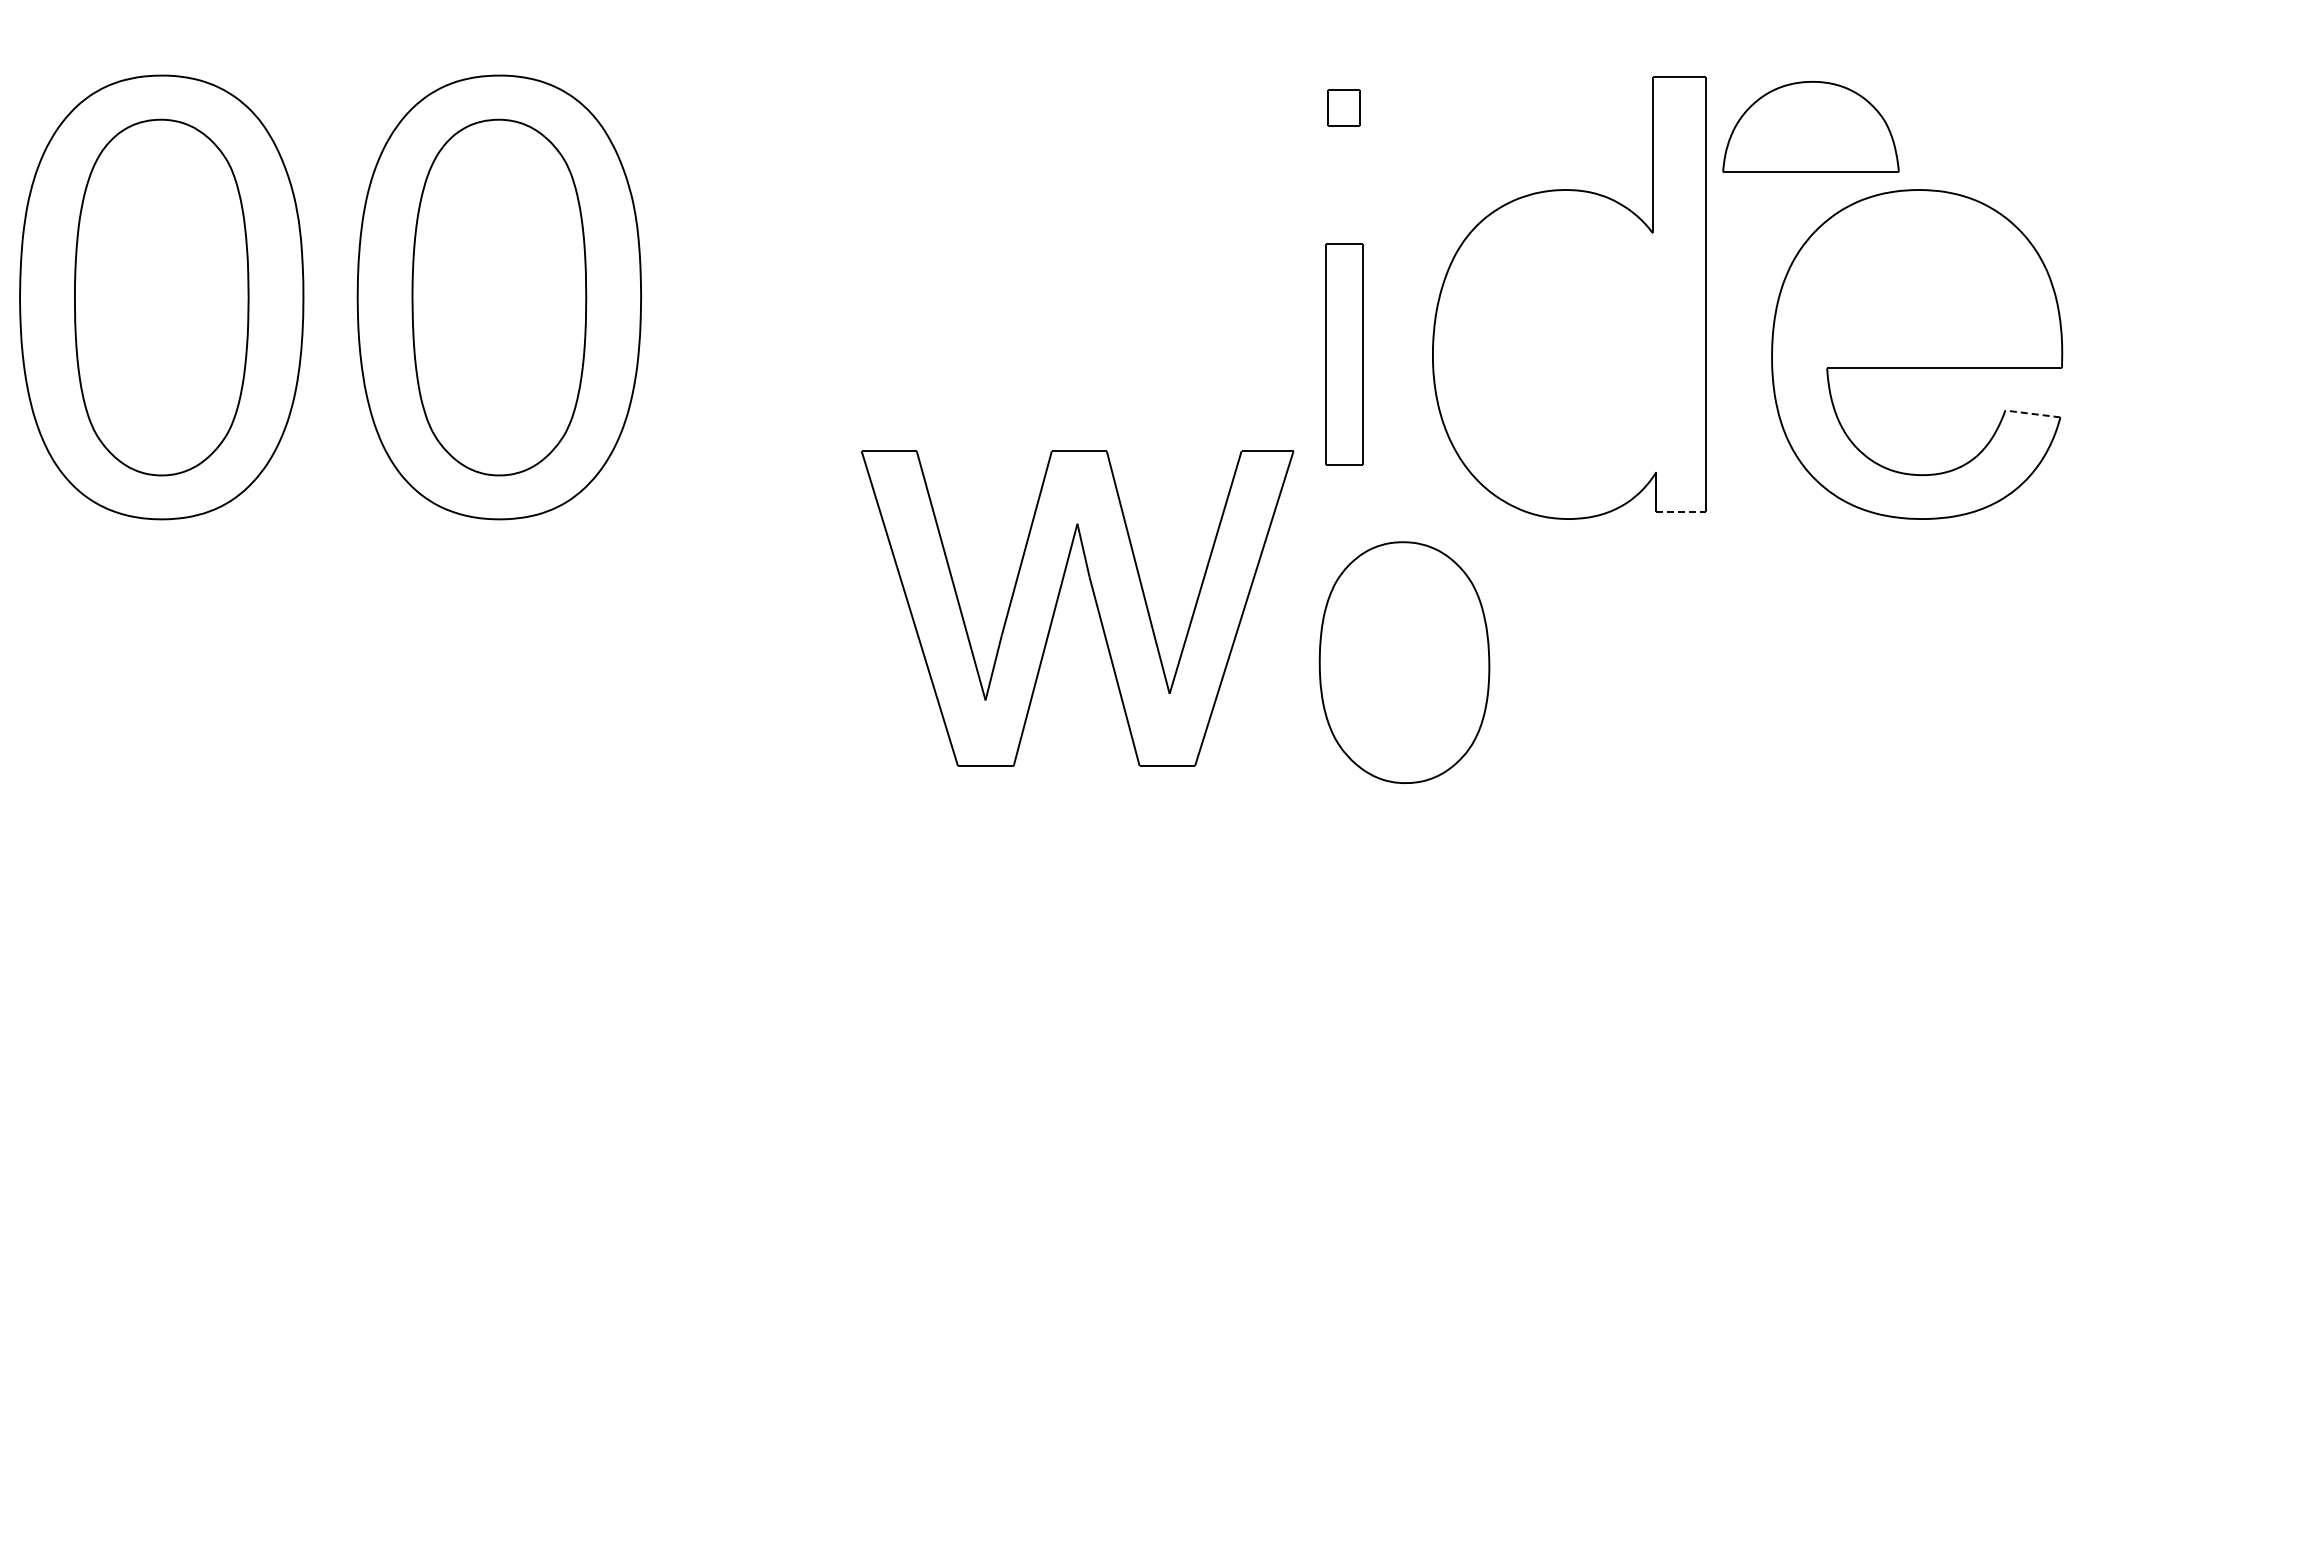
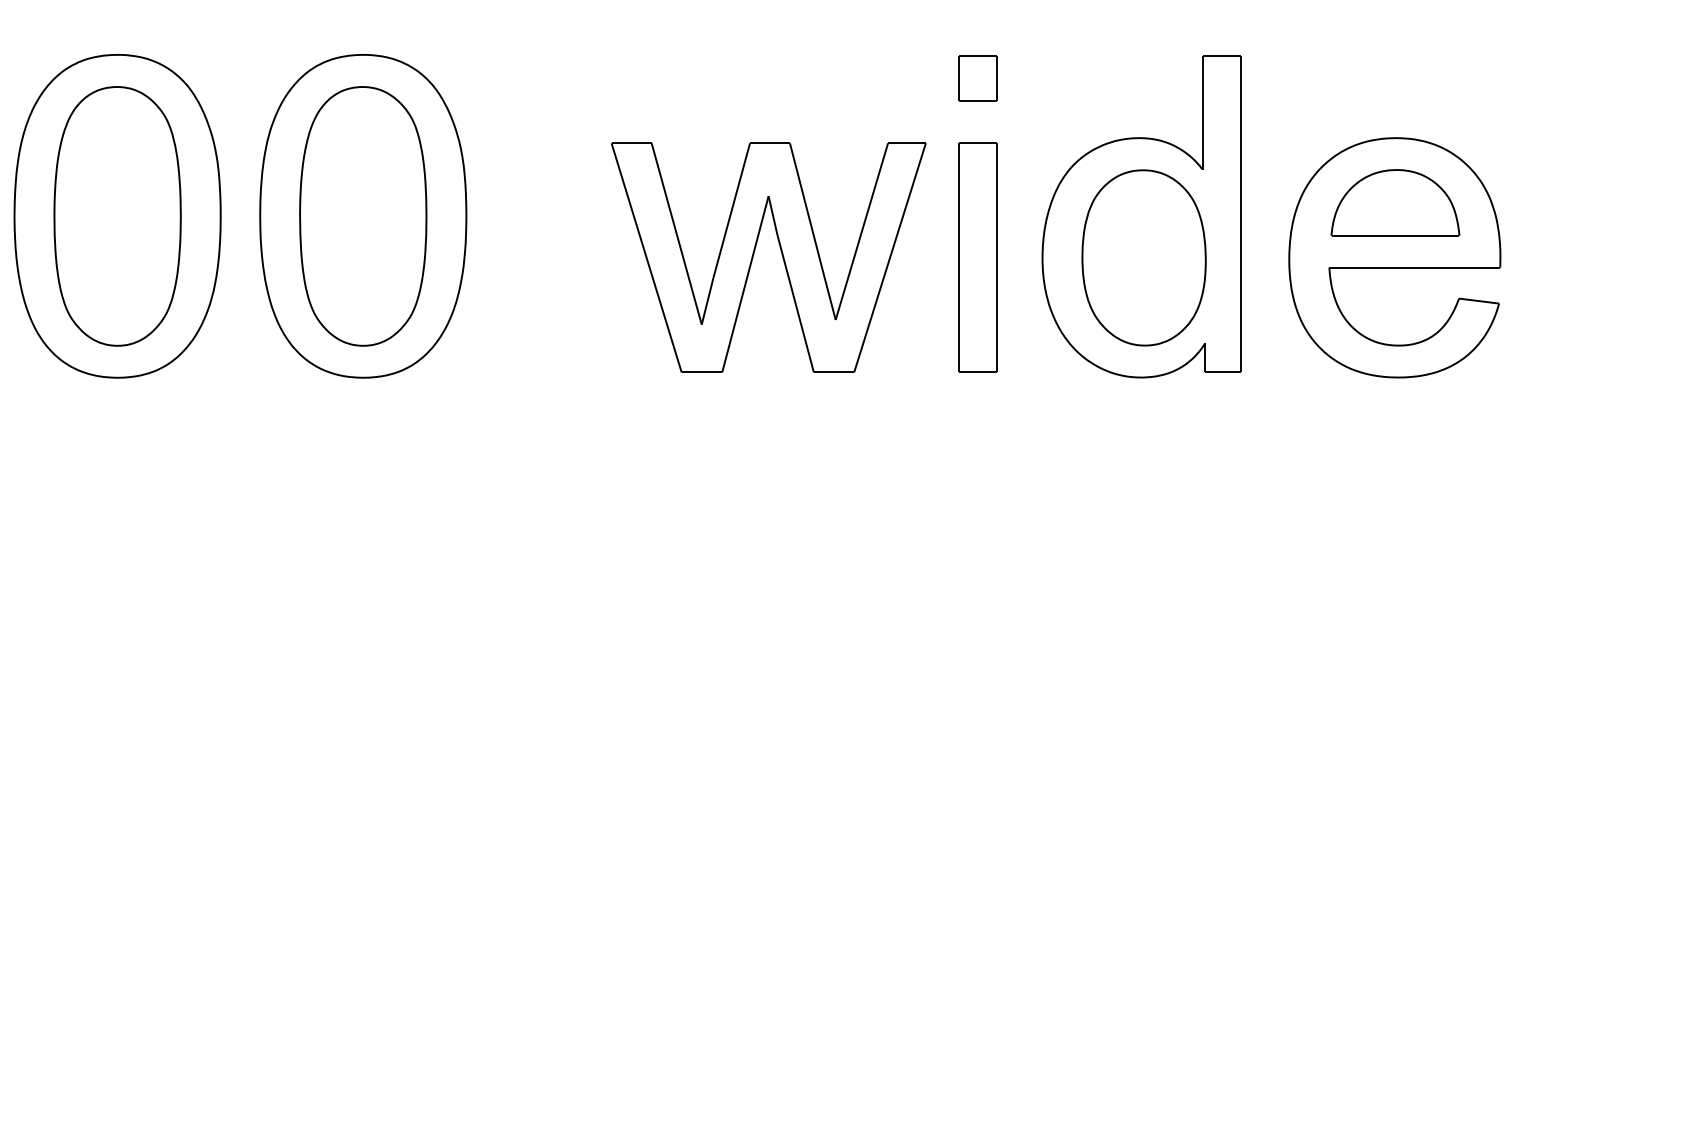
part: (1344, 107) -> (978, 78), size x1.67
part: (1810, 126) -> (1395, 202), moved
part: (1344, 354) -> (978, 257), size x1.43
line: (2032, 413) -> (1478, 300), dashed -> solid
line: (1681, 512) -> (1223, 372), dashed -> solid
part: (1095, 604) -> (781, 254), moved
part: (1404, 662) -> (1144, 257), moved

